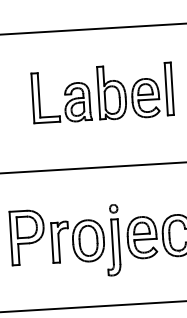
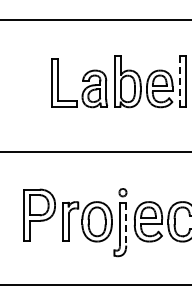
line: (165, 89) -> (179, 81), solid -> dashed
line: (119, 241) -> (126, 224), solid -> dashed

